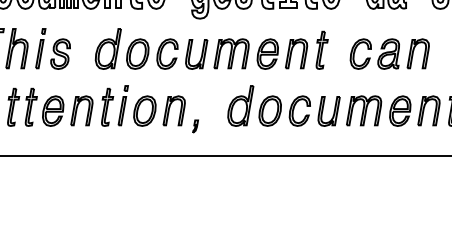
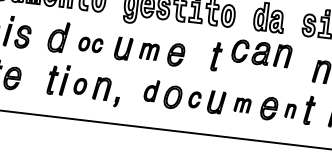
part: (152, 53) -> (90, 44), size x0.6
part: (231, 53) -> (149, 51), size x0.7
part: (296, 53) -> (197, 56), removed
part: (389, 53) -> (261, 53), moved
part: (240, 105) -> (151, 90), size x0.7
part: (81, 110) -> (33, 80), removed
part: (144, 110) -> (80, 85), size x0.7
part: (299, 110) -> (194, 99), size x0.7
part: (364, 110) -> (242, 105), size x0.6
part: (428, 110) -> (290, 110), size x0.6

